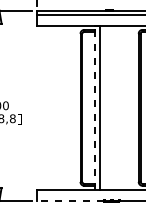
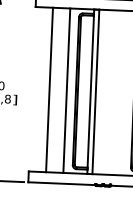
line: (54, 107) -> (50, 89), added
line: (71, 107) -> (66, 90), added
line: (95, 107) -> (90, 91), dashed -> solid
line: (70, 200) -> (62, 183), dashed -> solid

